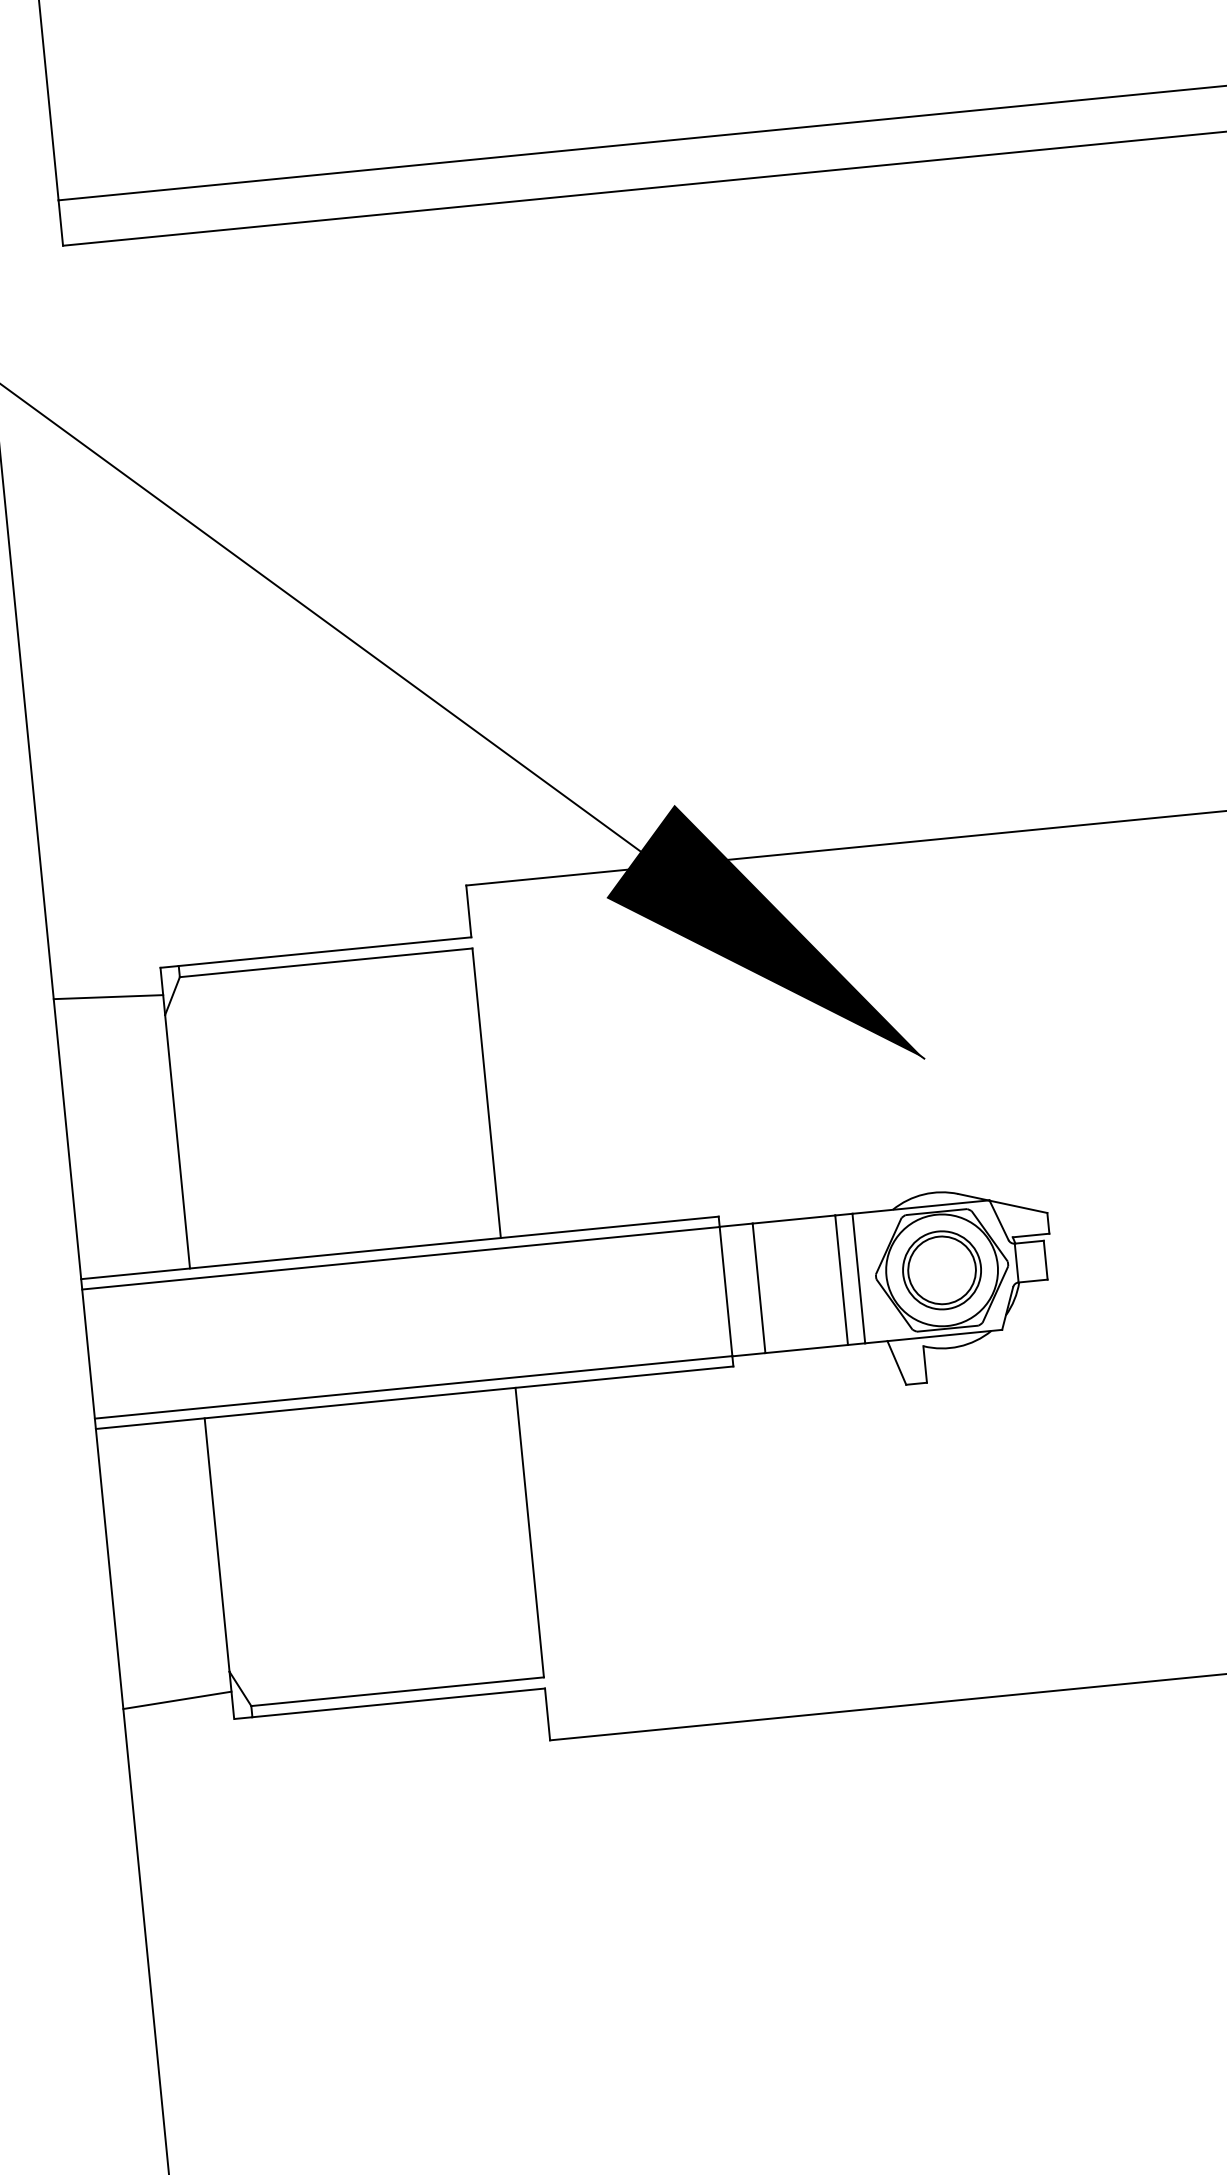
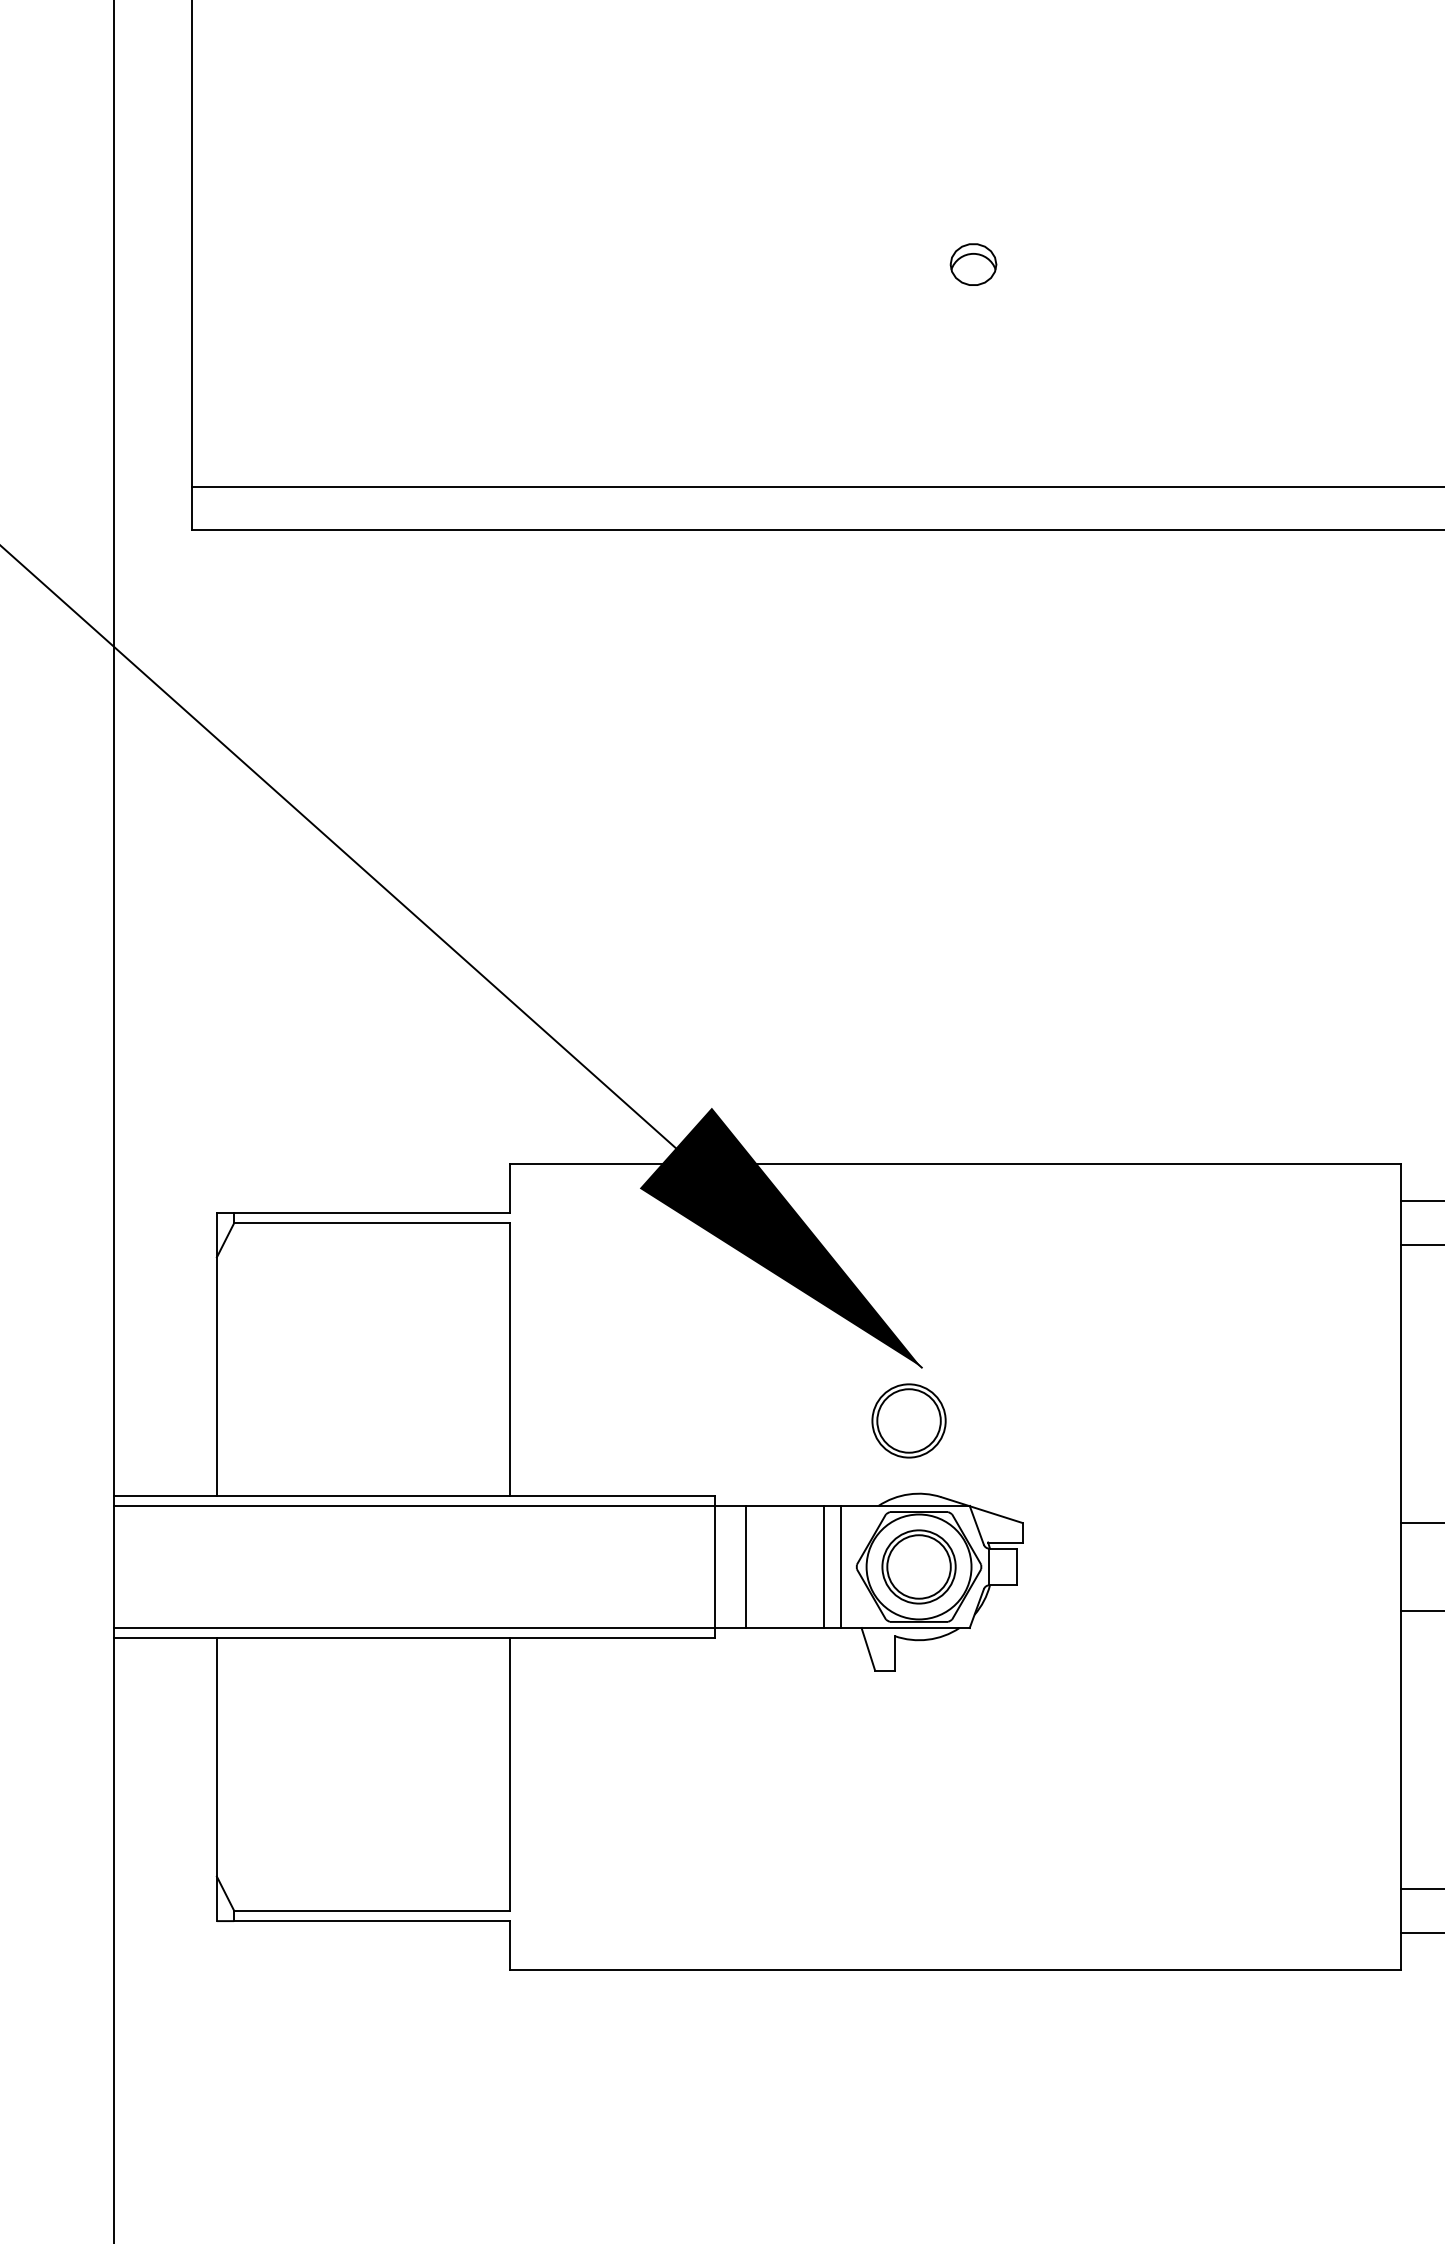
line: (108, 997) -> (165, 1235), removed
part: (915, 1116) -> (908, 1420), added
line: (177, 1700) -> (165, 1898), removed

